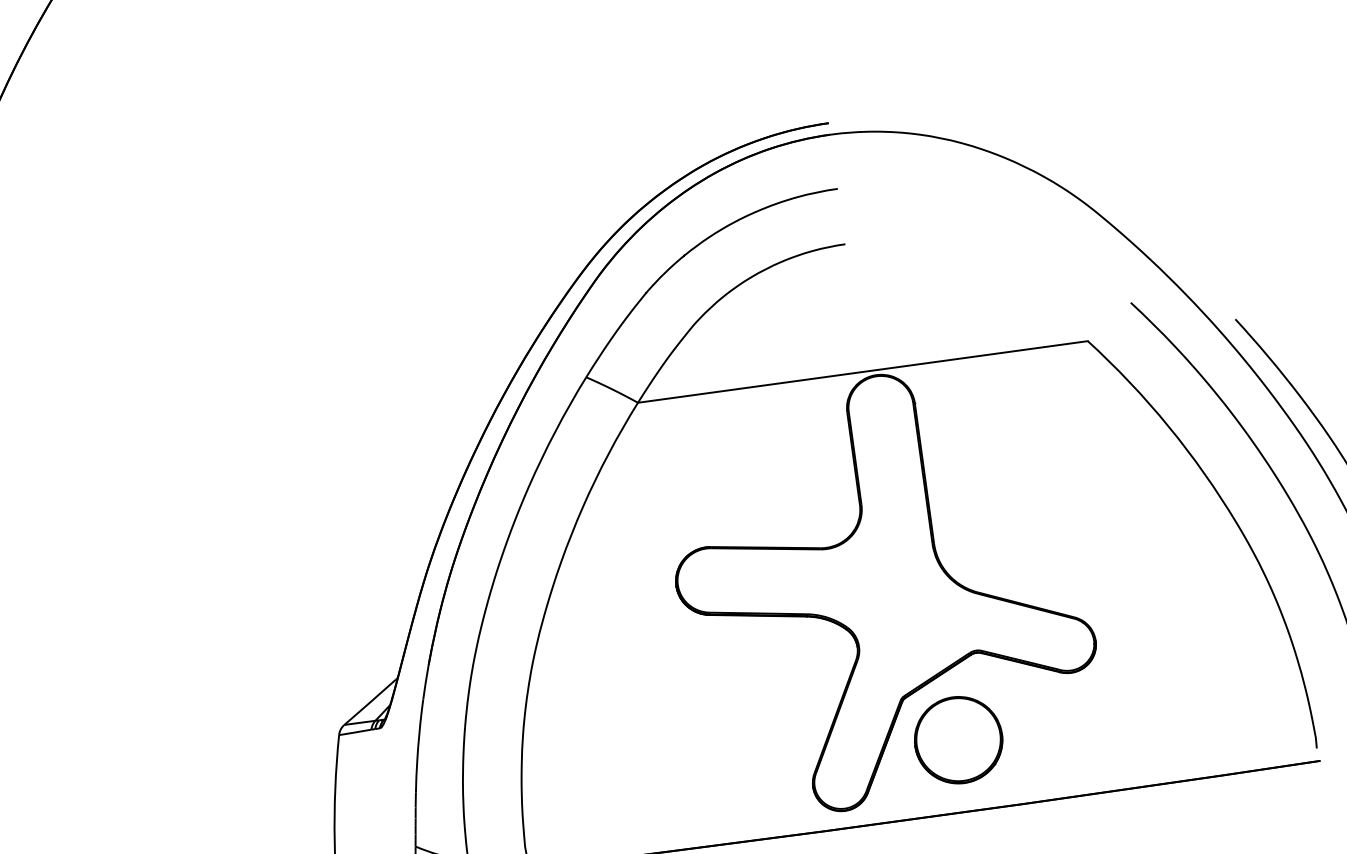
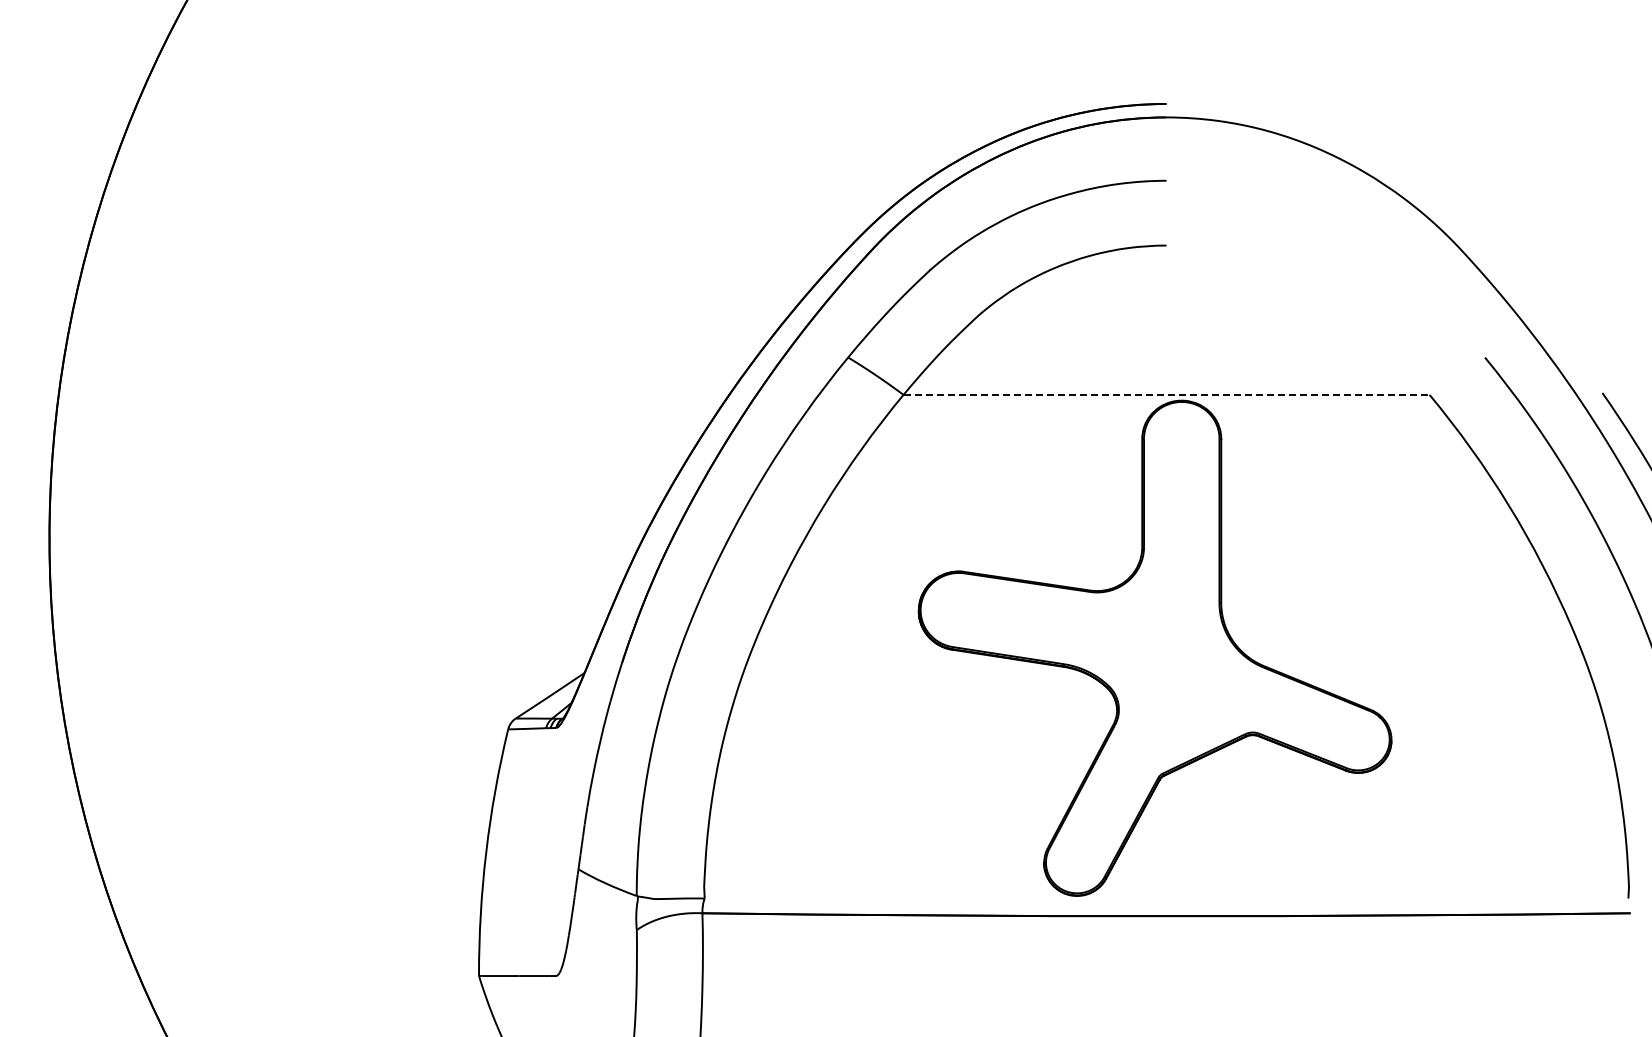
line: (862, 371) -> (1166, 394), solid -> dashed
part: (958, 740) -> (1218, 832), removed

